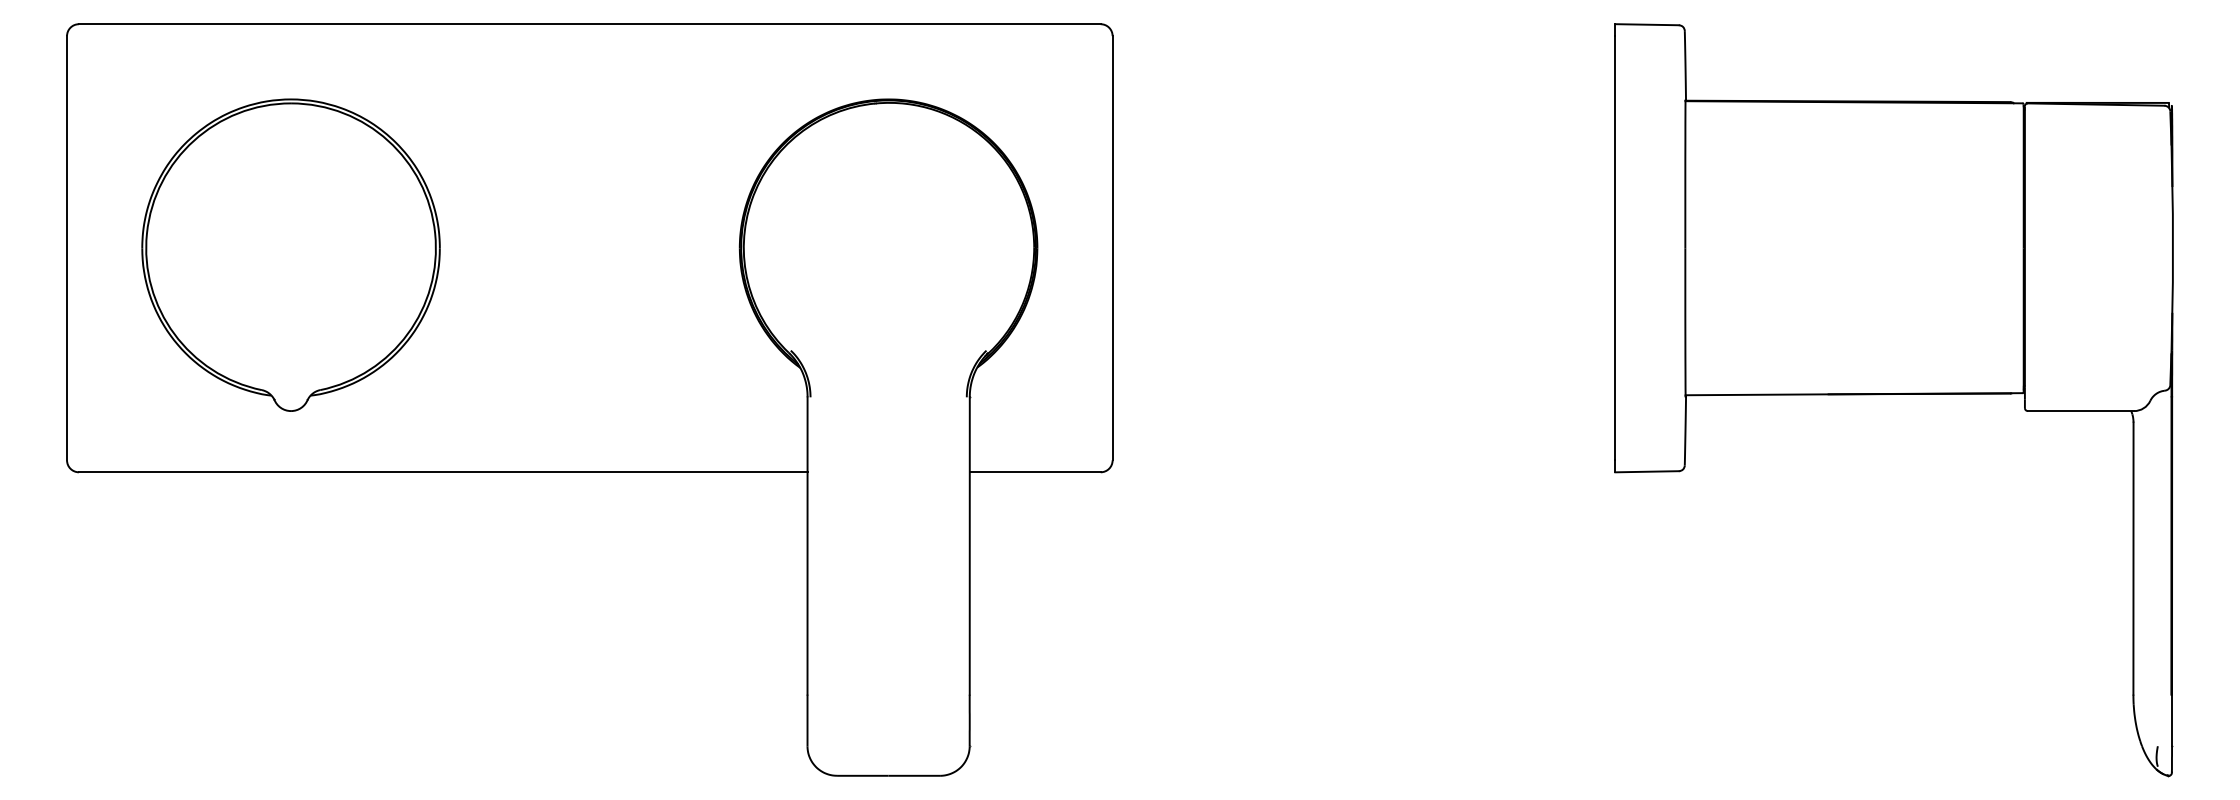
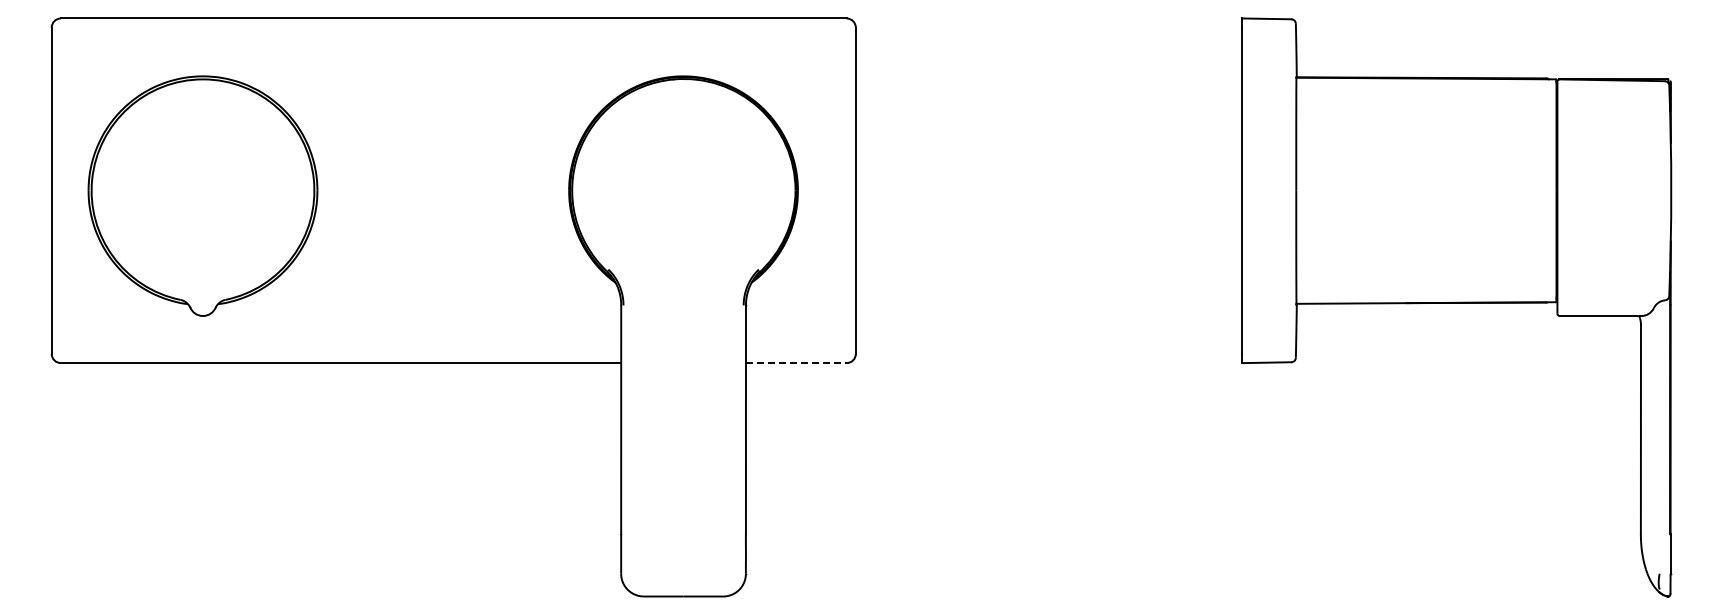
part: (290, 254) -> (202, 195), moved
line: (1035, 472) -> (796, 363), solid -> dashed

